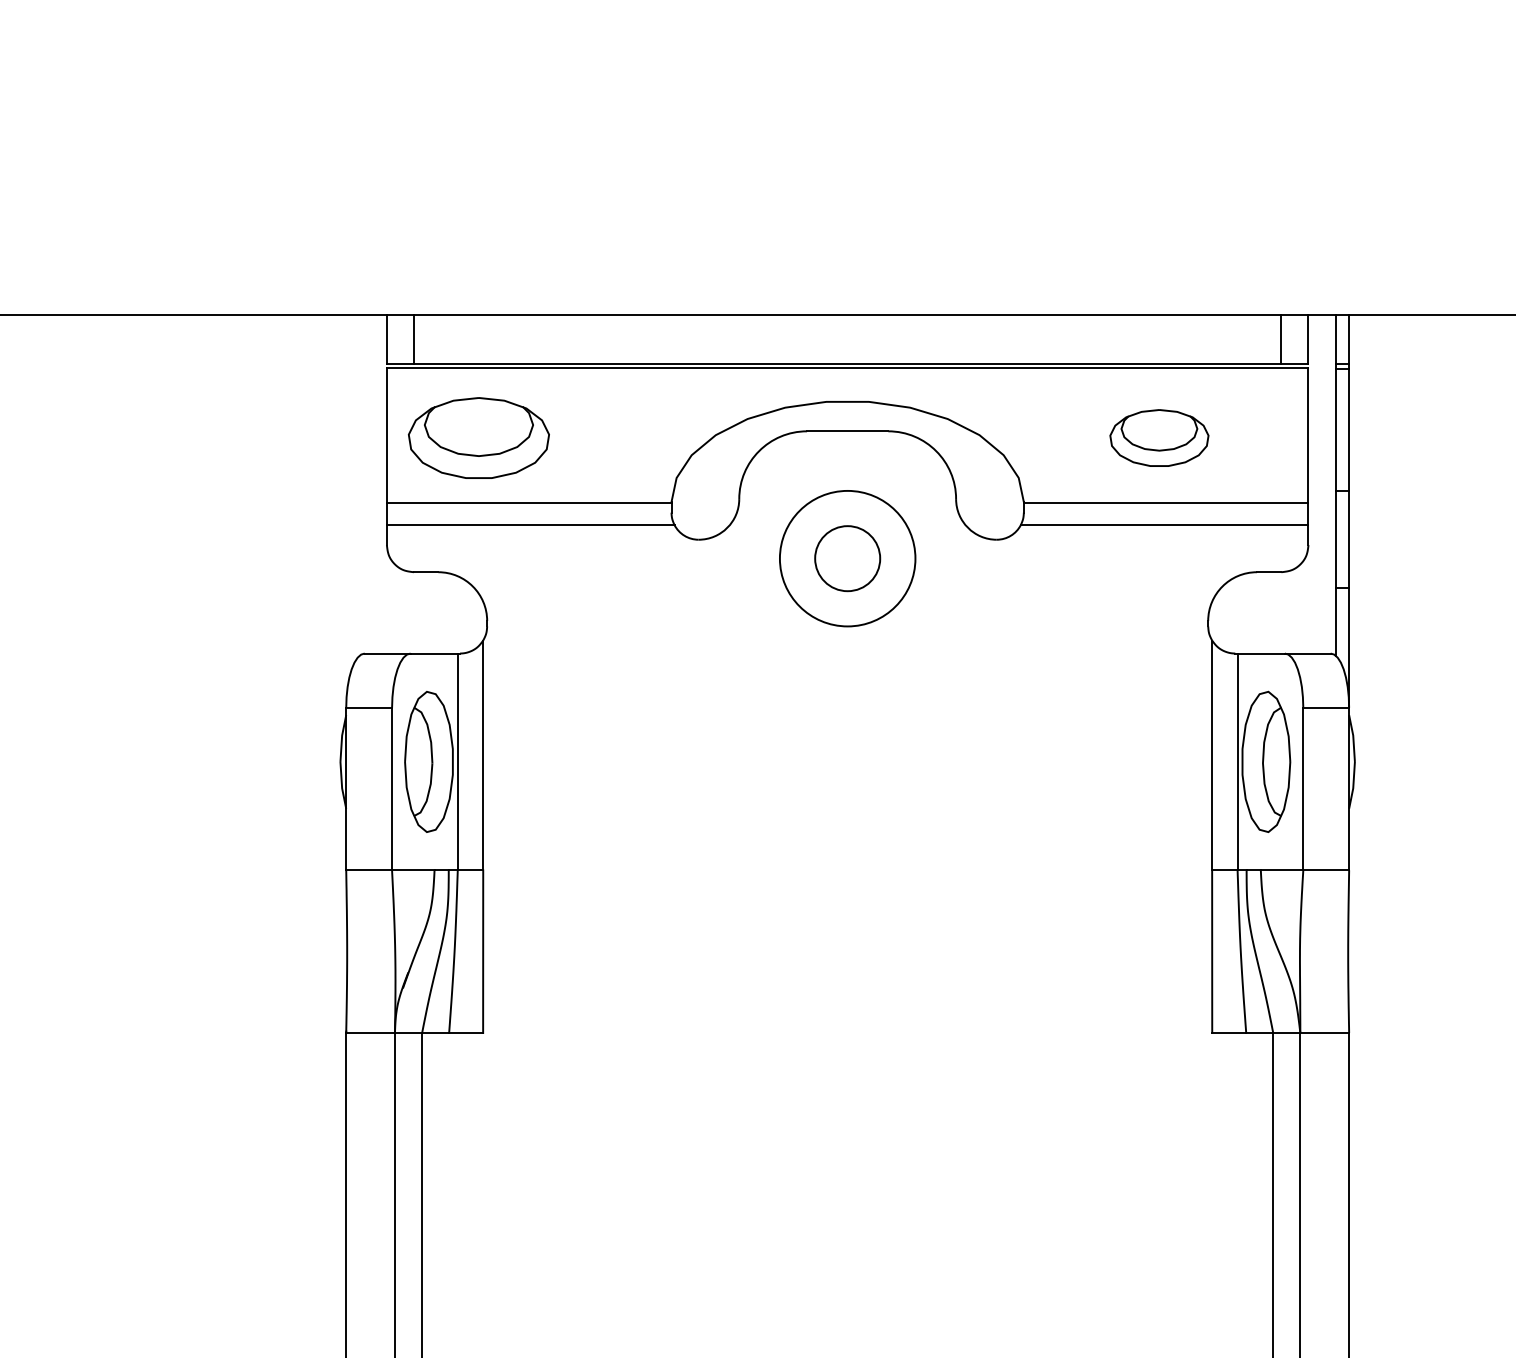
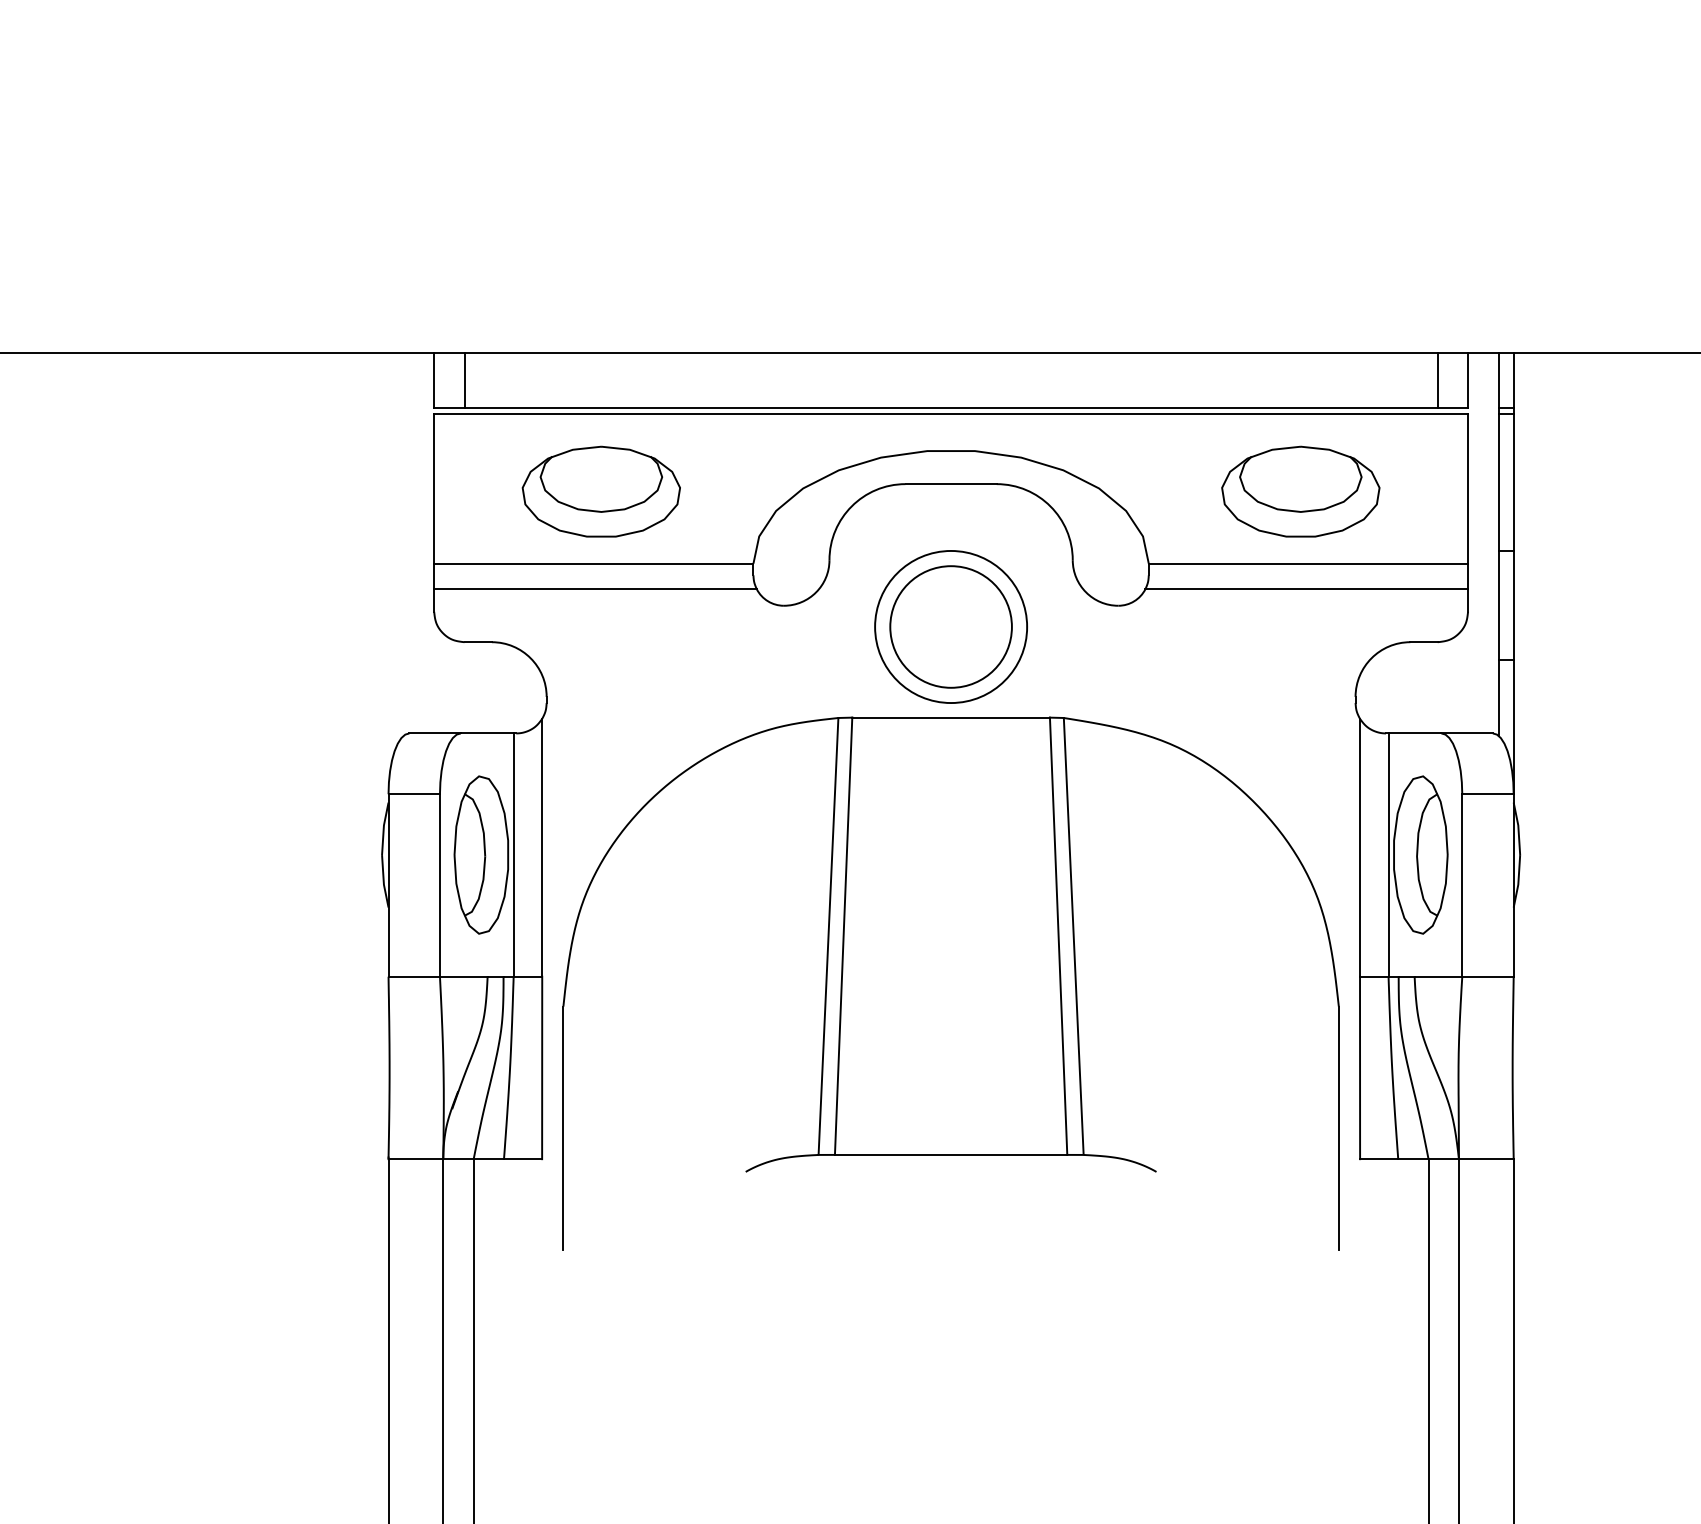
part: (478, 437) -> (600, 491), moved
part: (1159, 437) -> (1300, 491), size x1.43
circle: (847, 558) -> (950, 626), size x1.67
part: (847, 876) -> (950, 983), added

